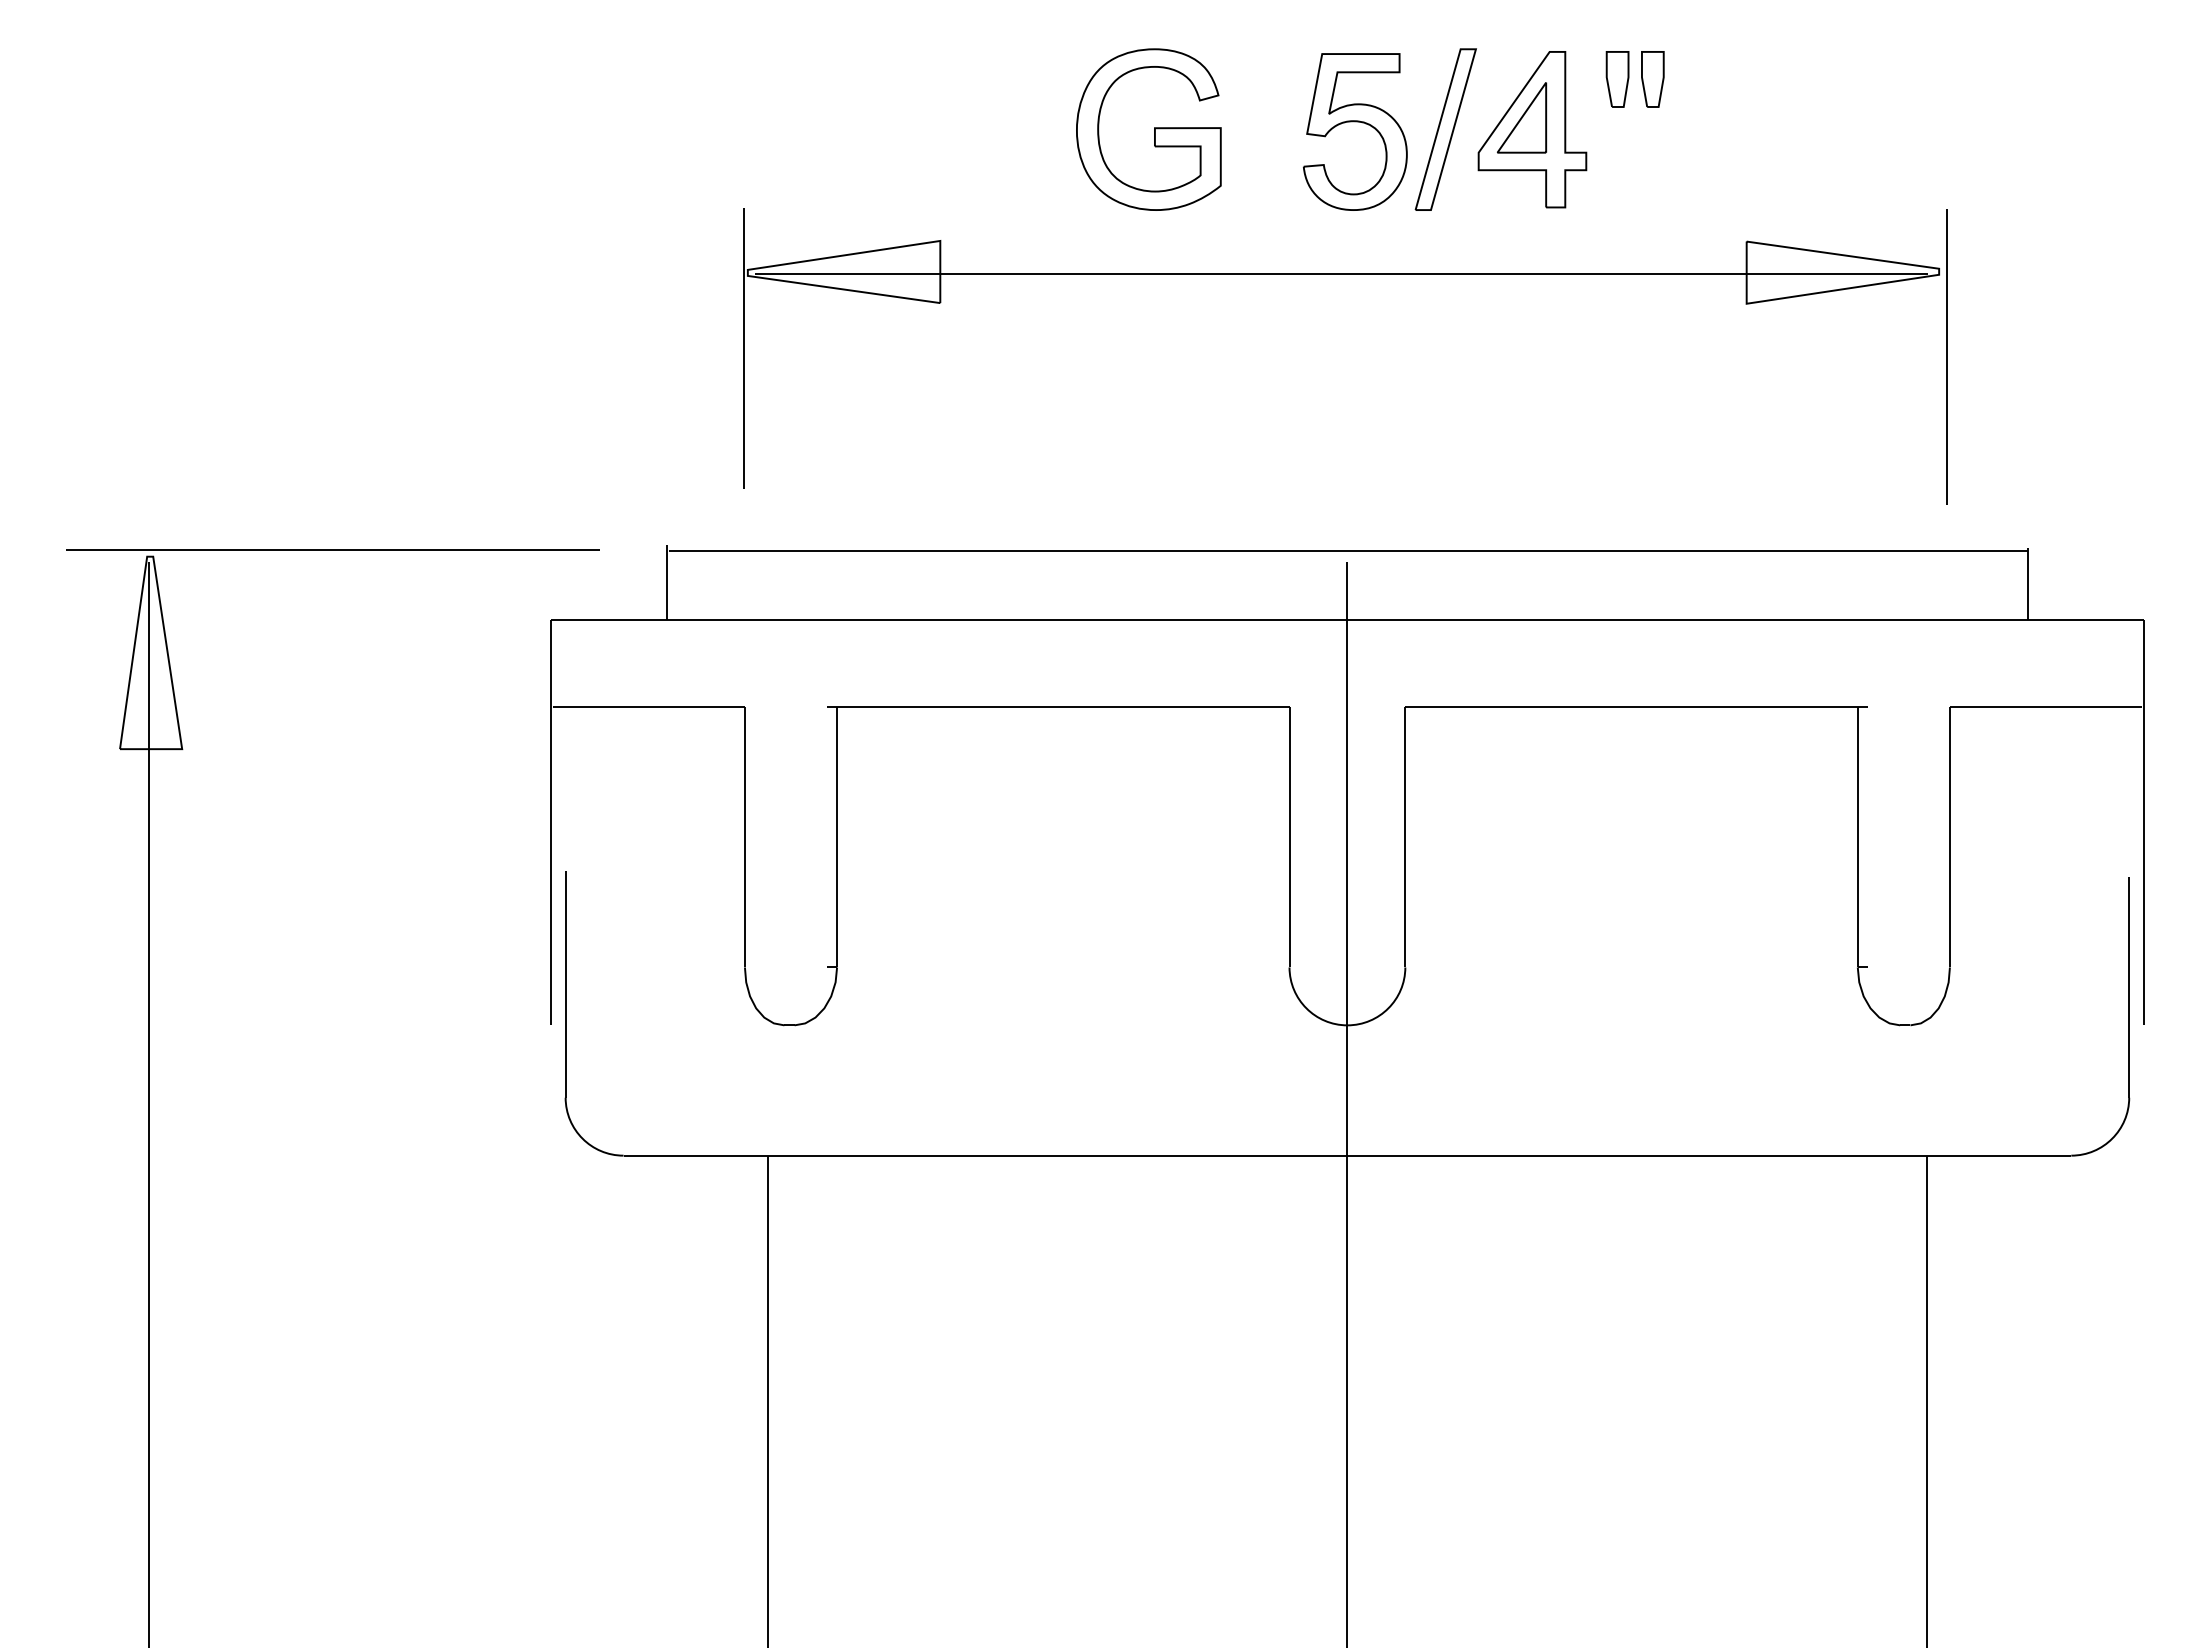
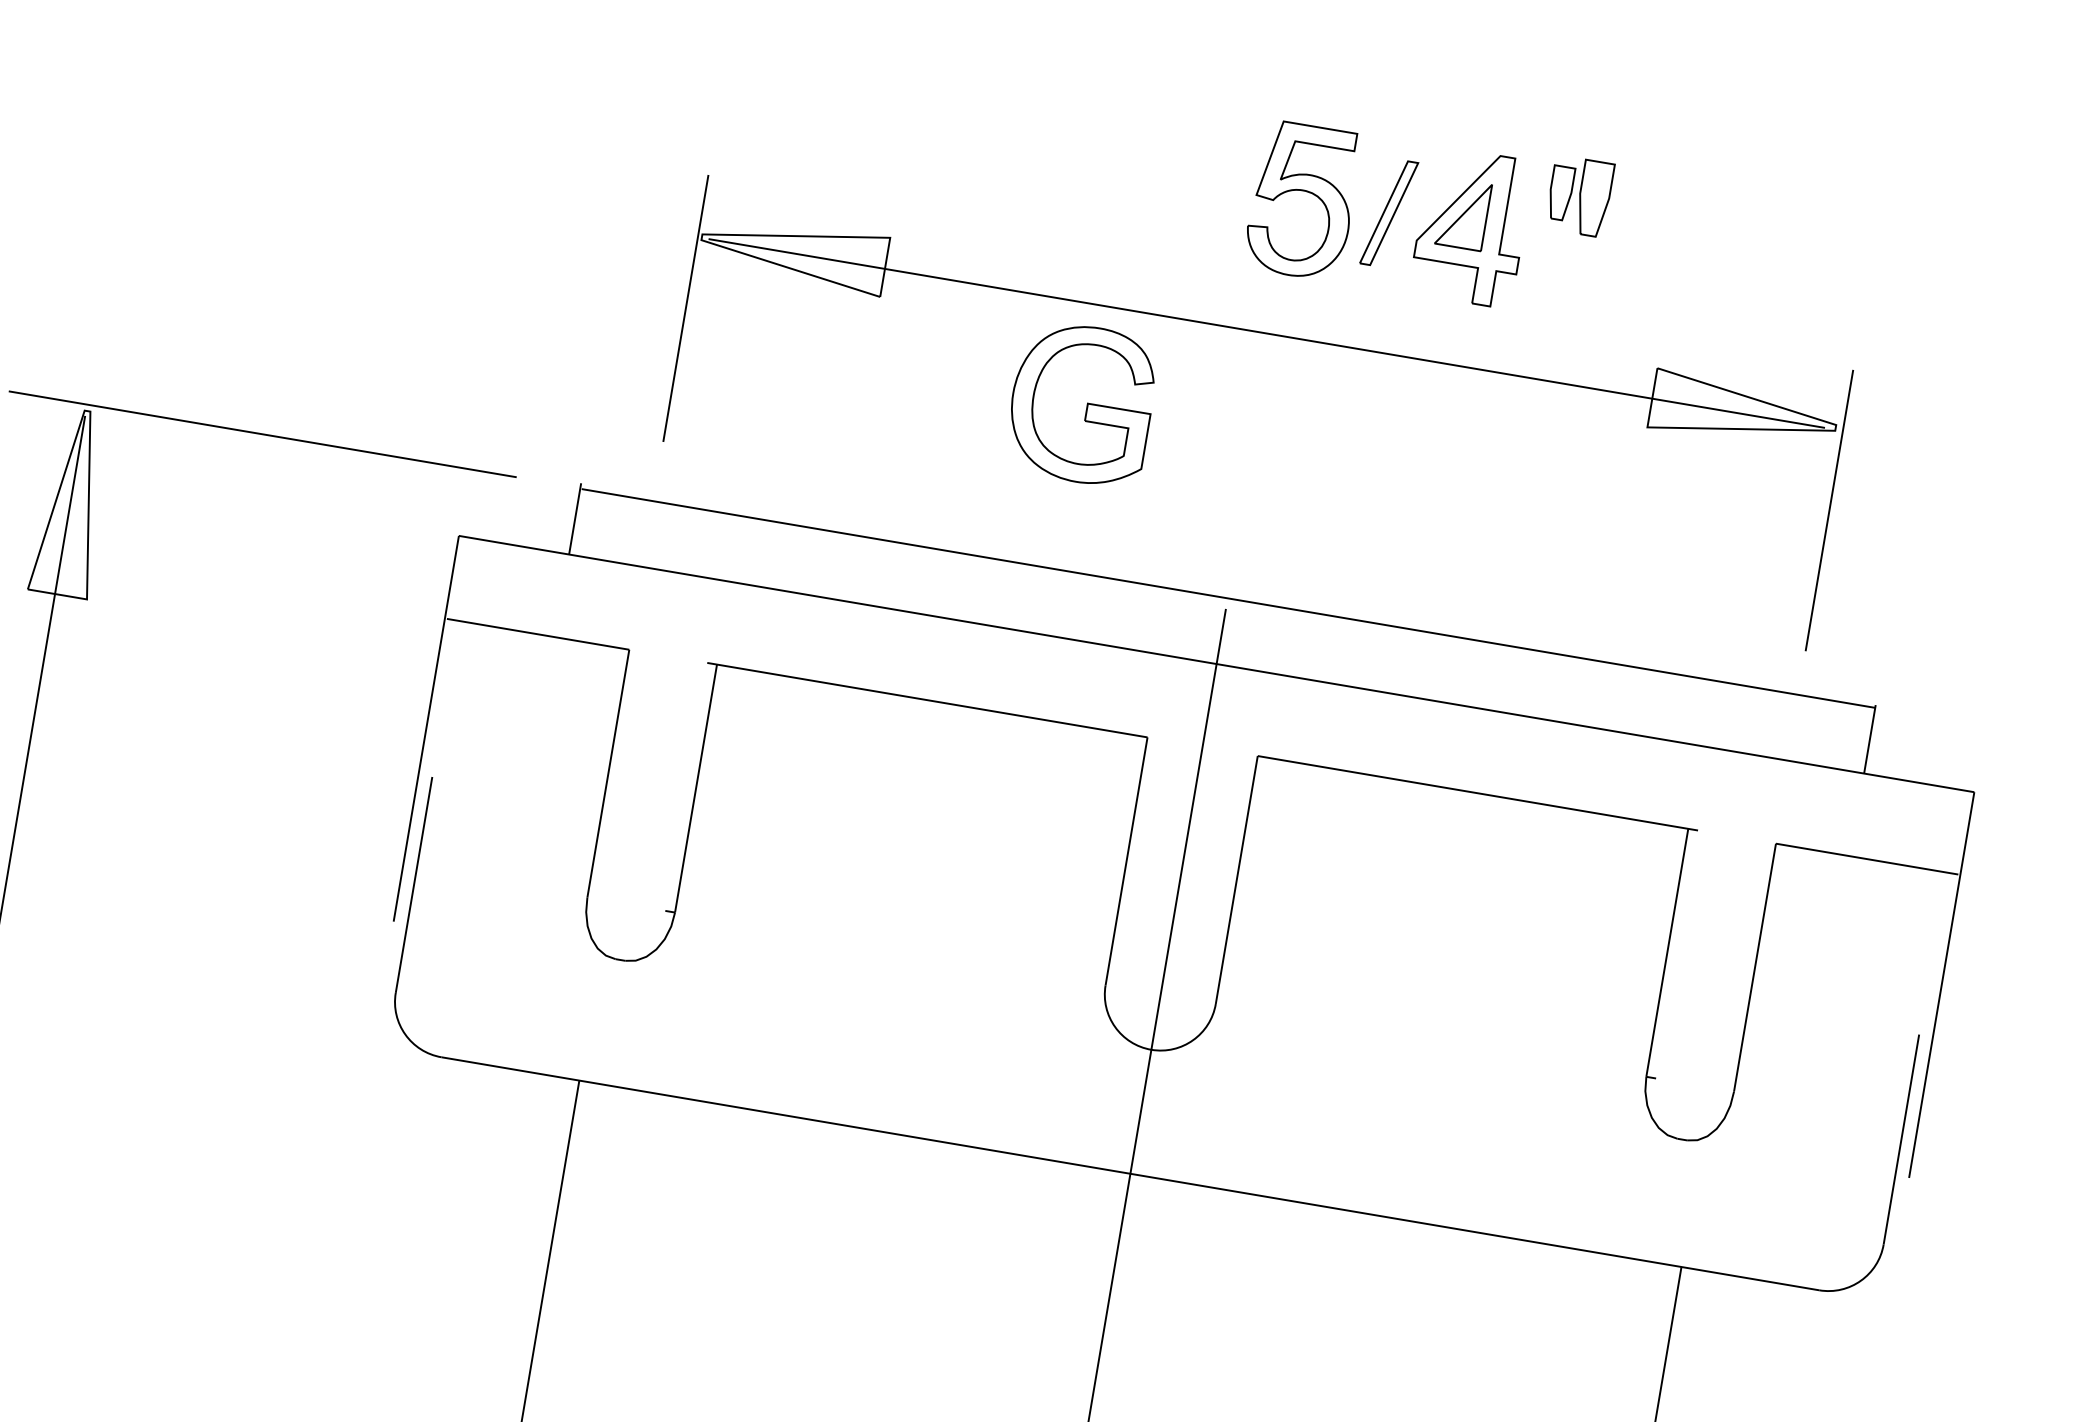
part: (1652, 79) -> (1593, 198), size x1.4
part: (1148, 129) -> (1081, 403), moved
part: (1445, 129) -> (1388, 213), size x0.7

